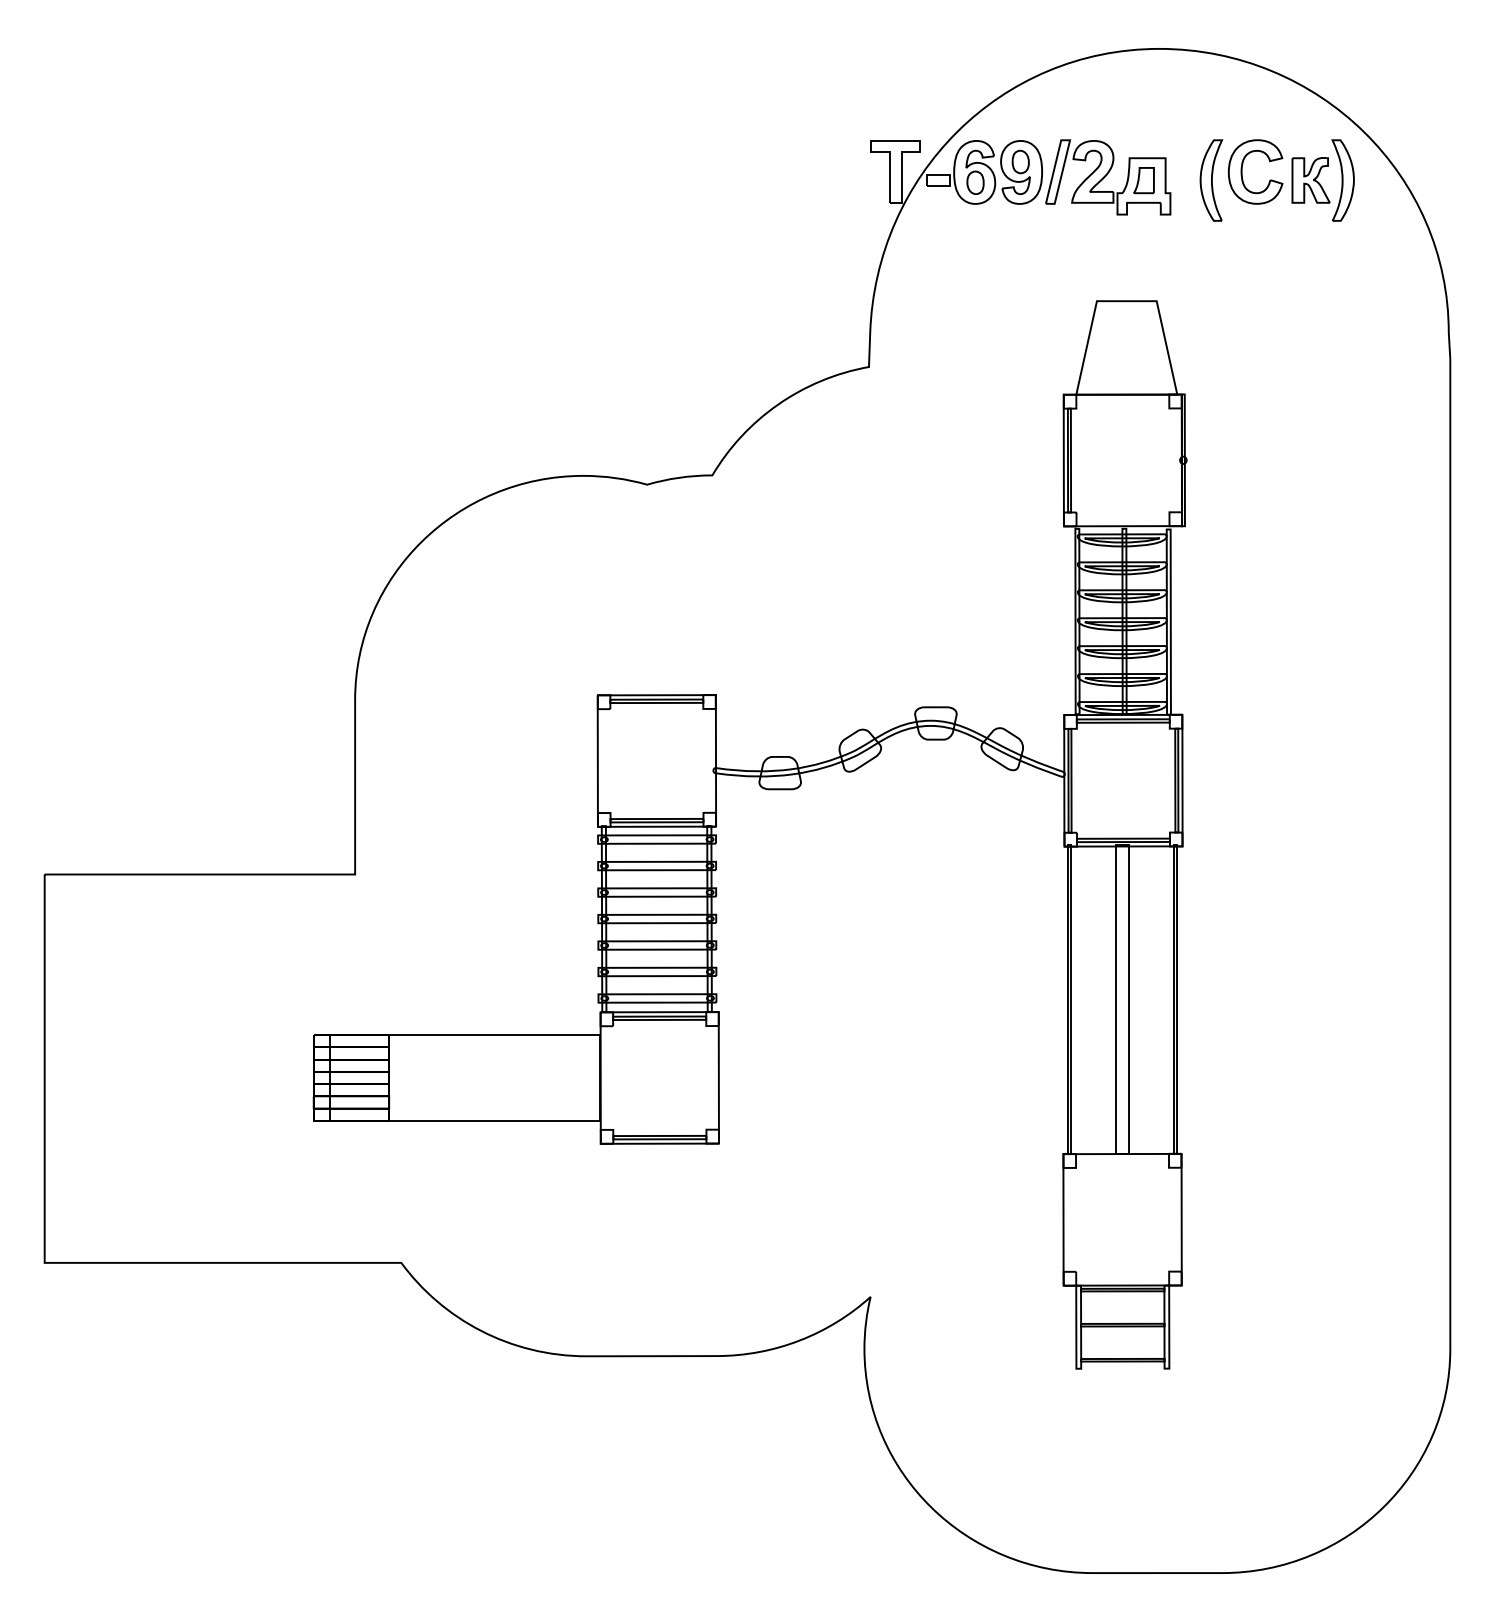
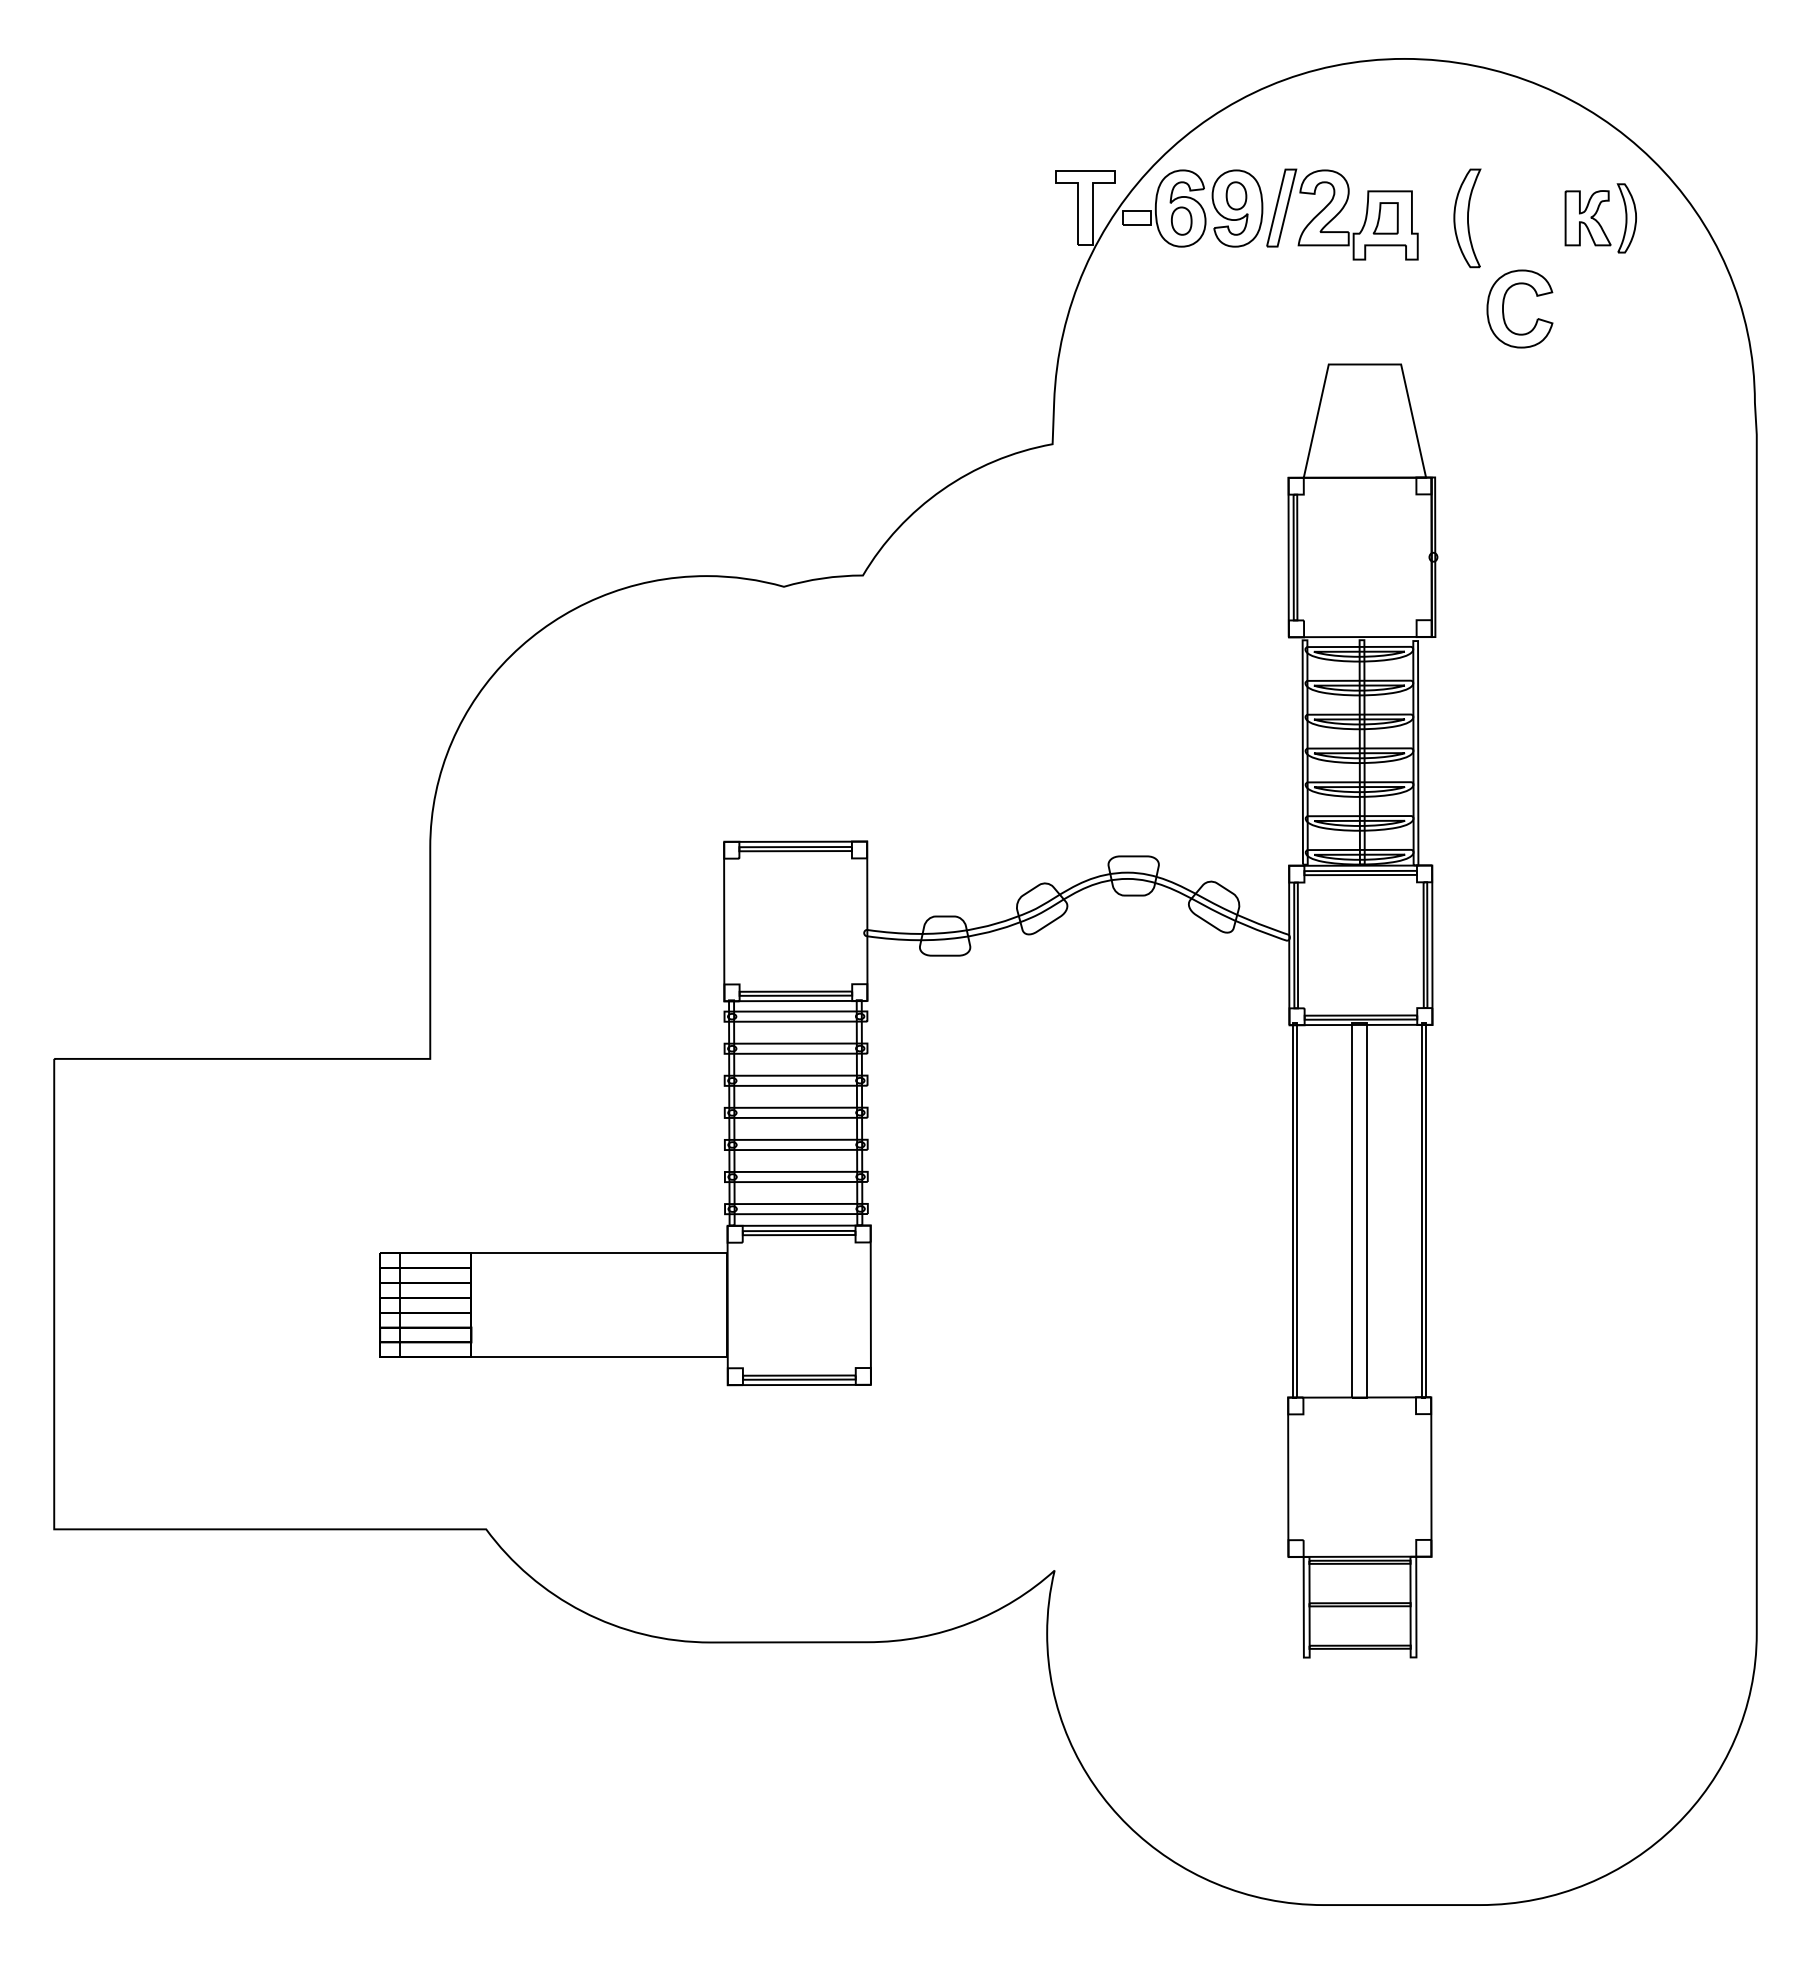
part: (1242, 167) -> (1504, 303), moved
part: (1342, 180) -> (1626, 218), size x0.7

